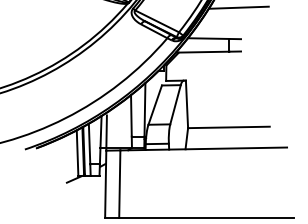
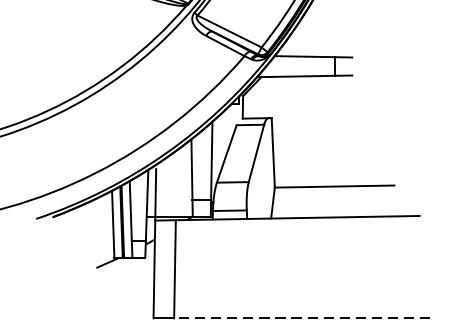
line: (238, 7) -> (348, 11), removed
line: (206, 217) -> (301, 318), solid -> dashed

